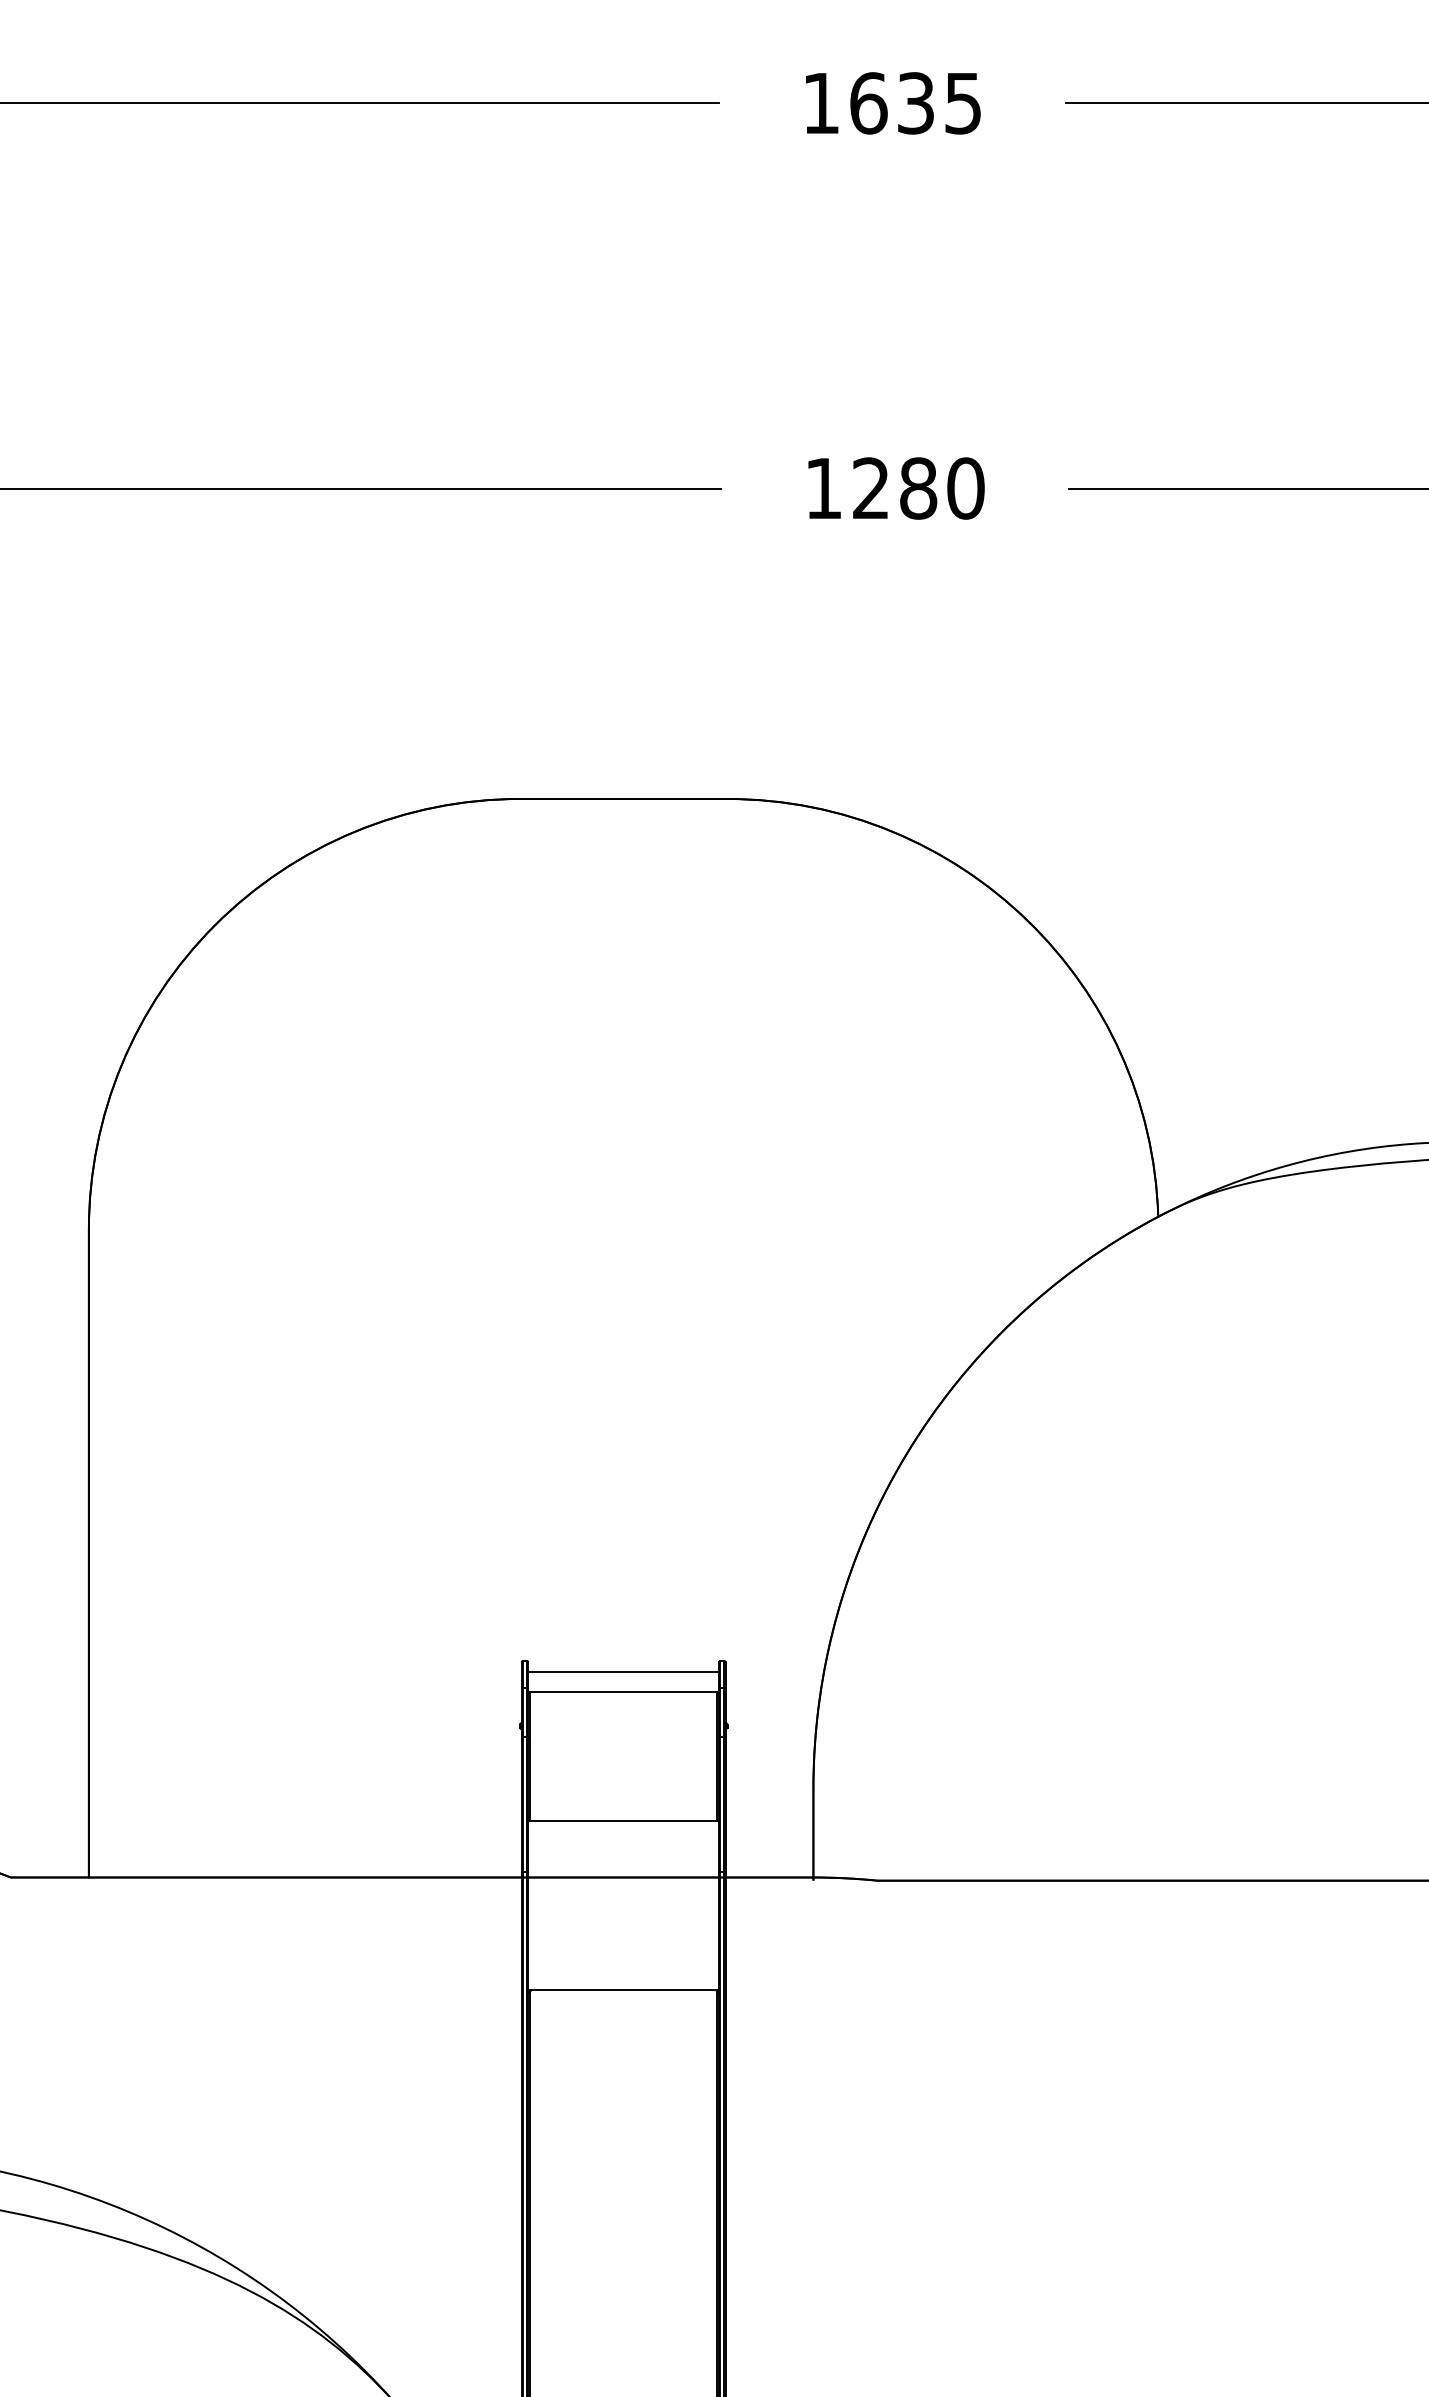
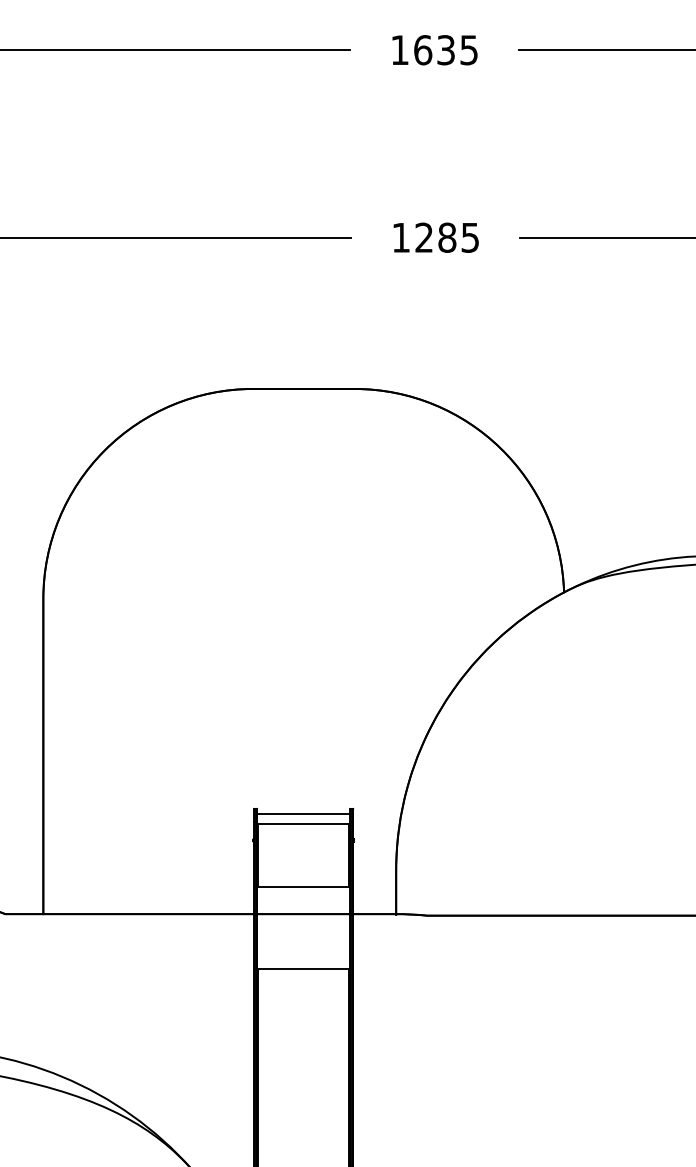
text: (966, 487) -> (470, 237), 1280 -> 1285

